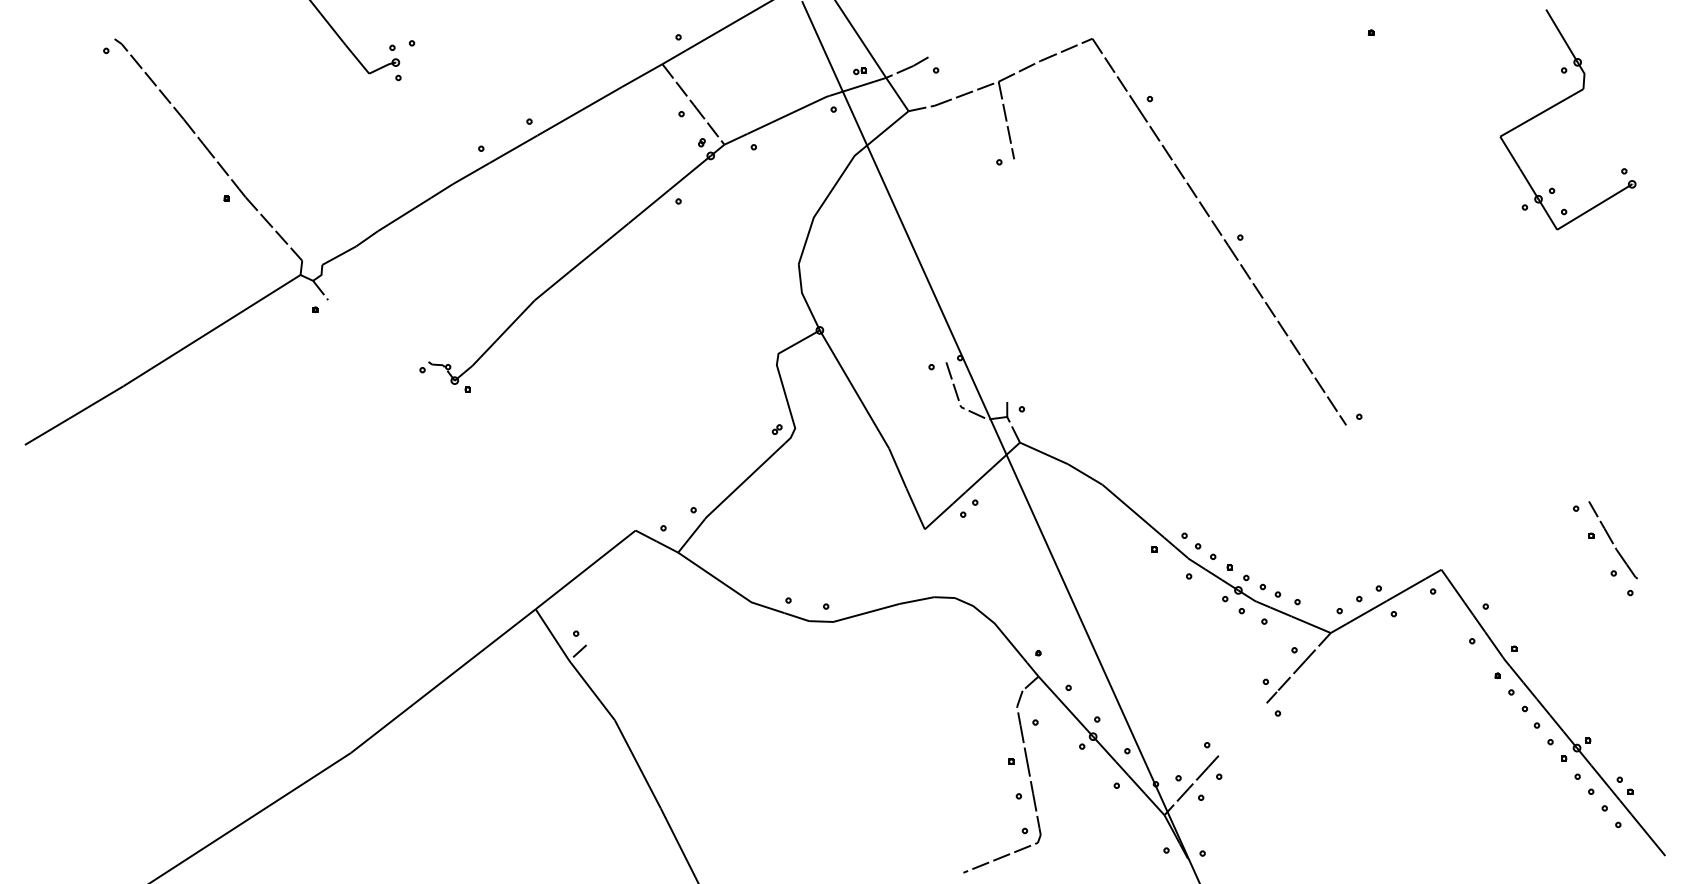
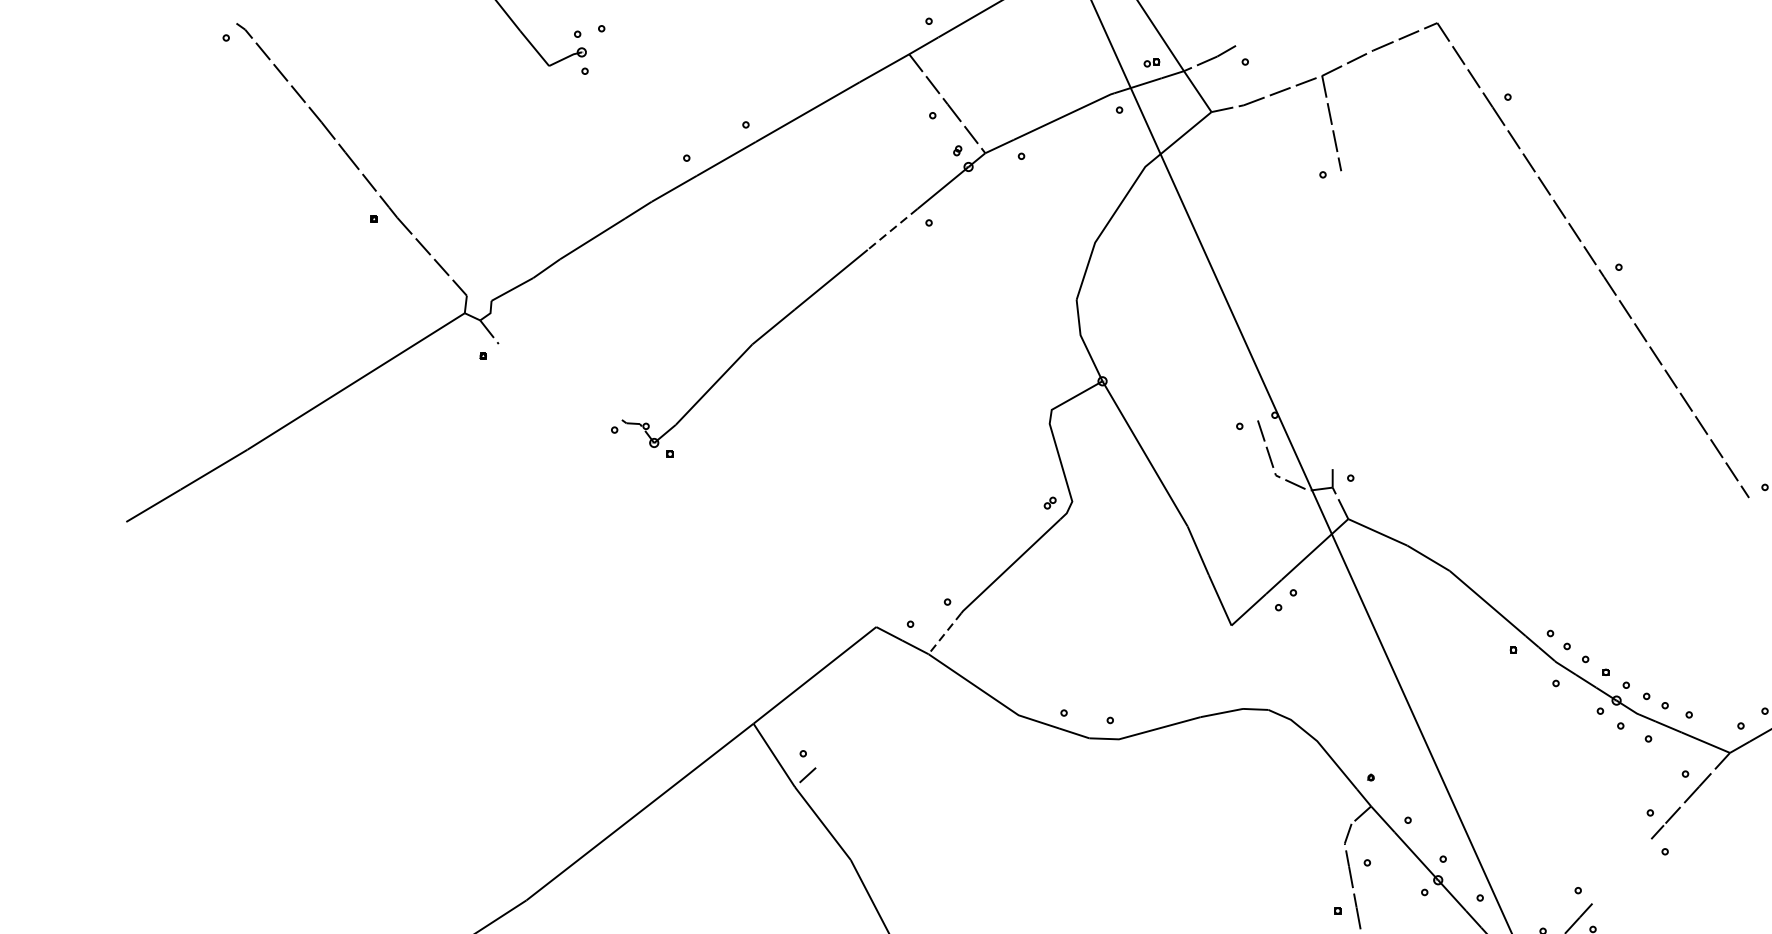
line: (648, 207) -> (892, 230), solid -> dashed
line: (691, 536) -> (944, 634), solid -> dashed

